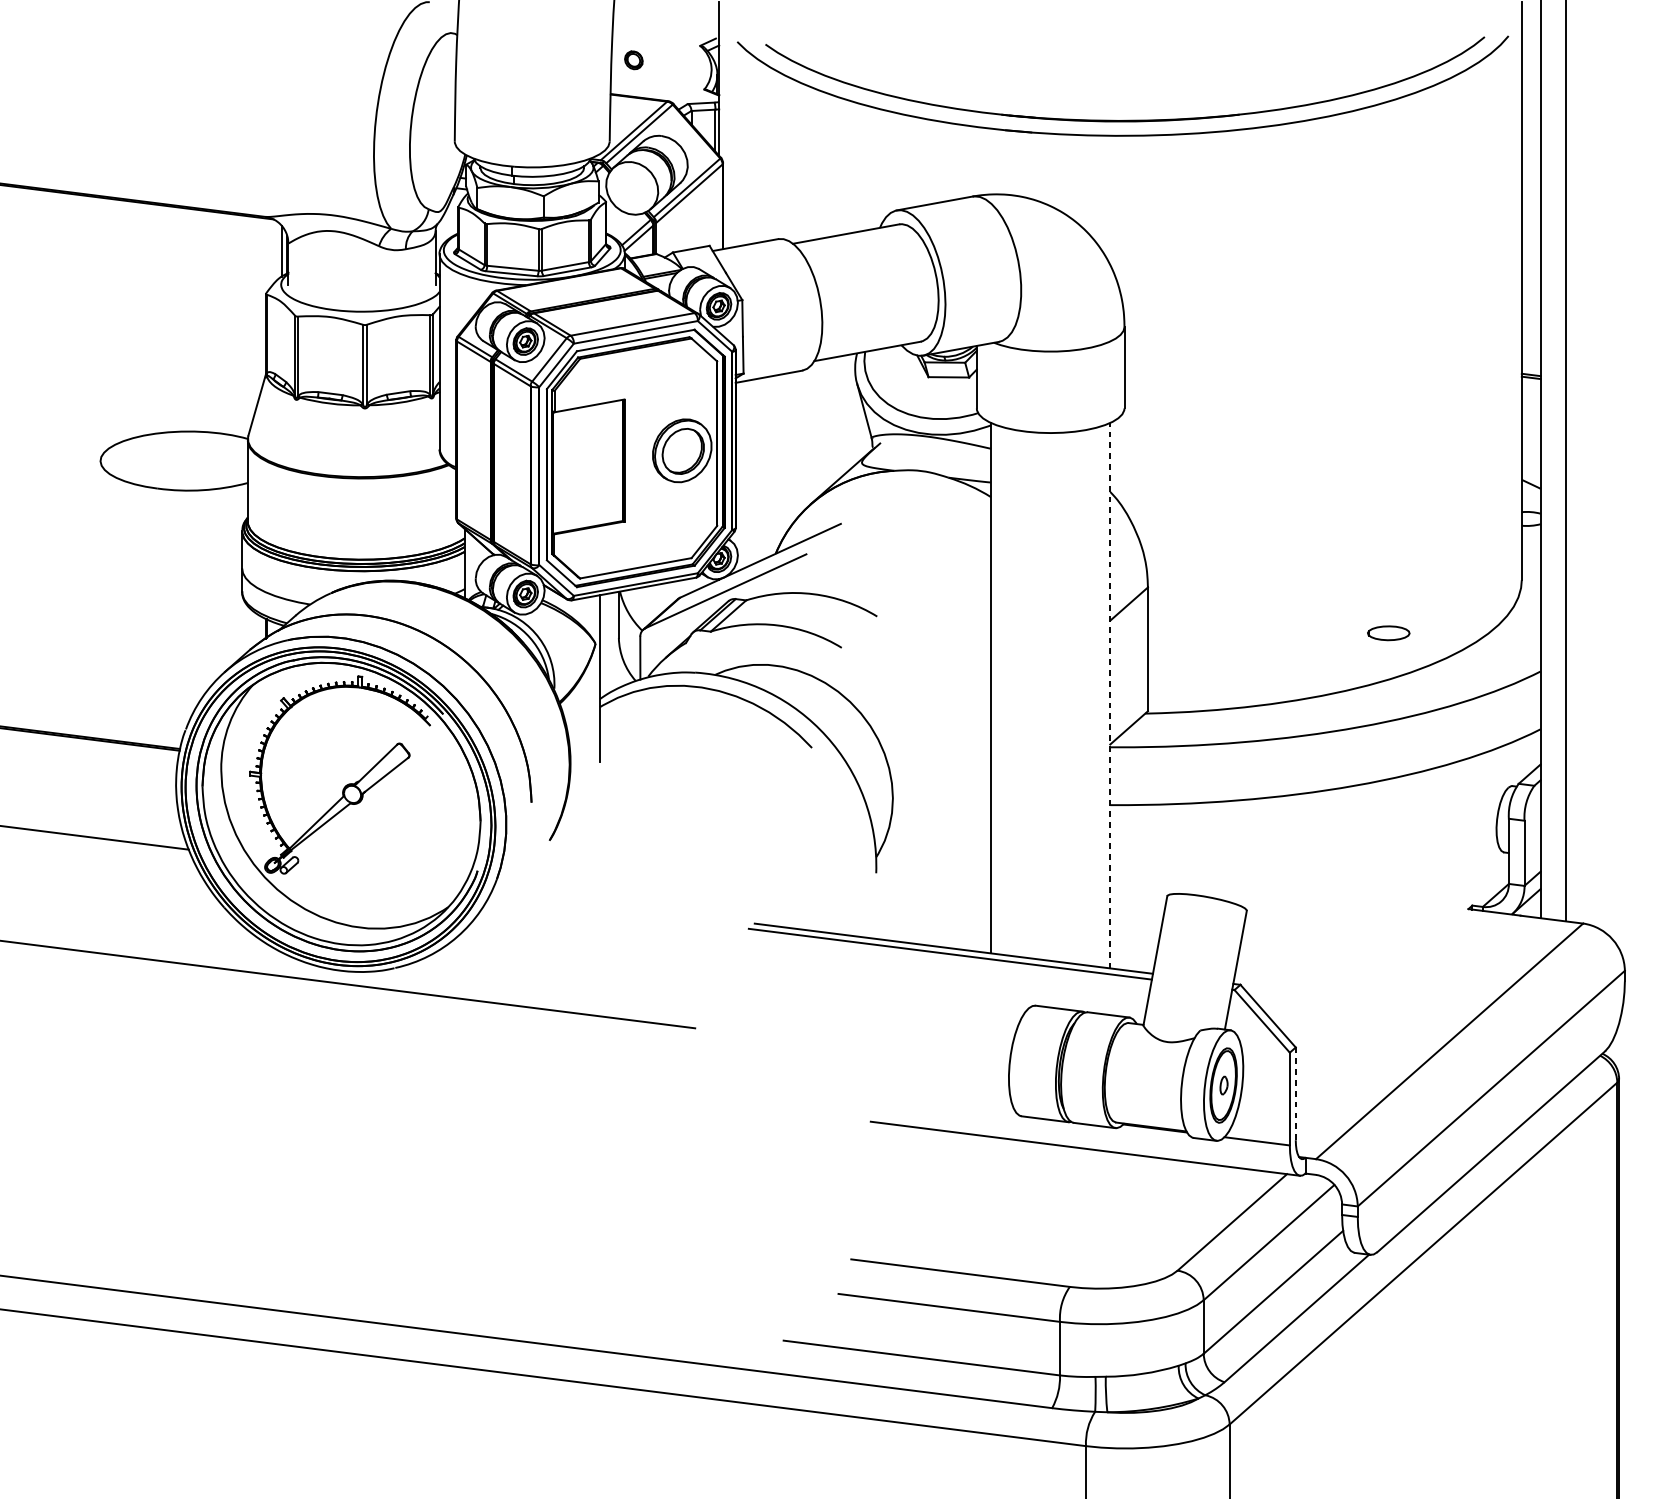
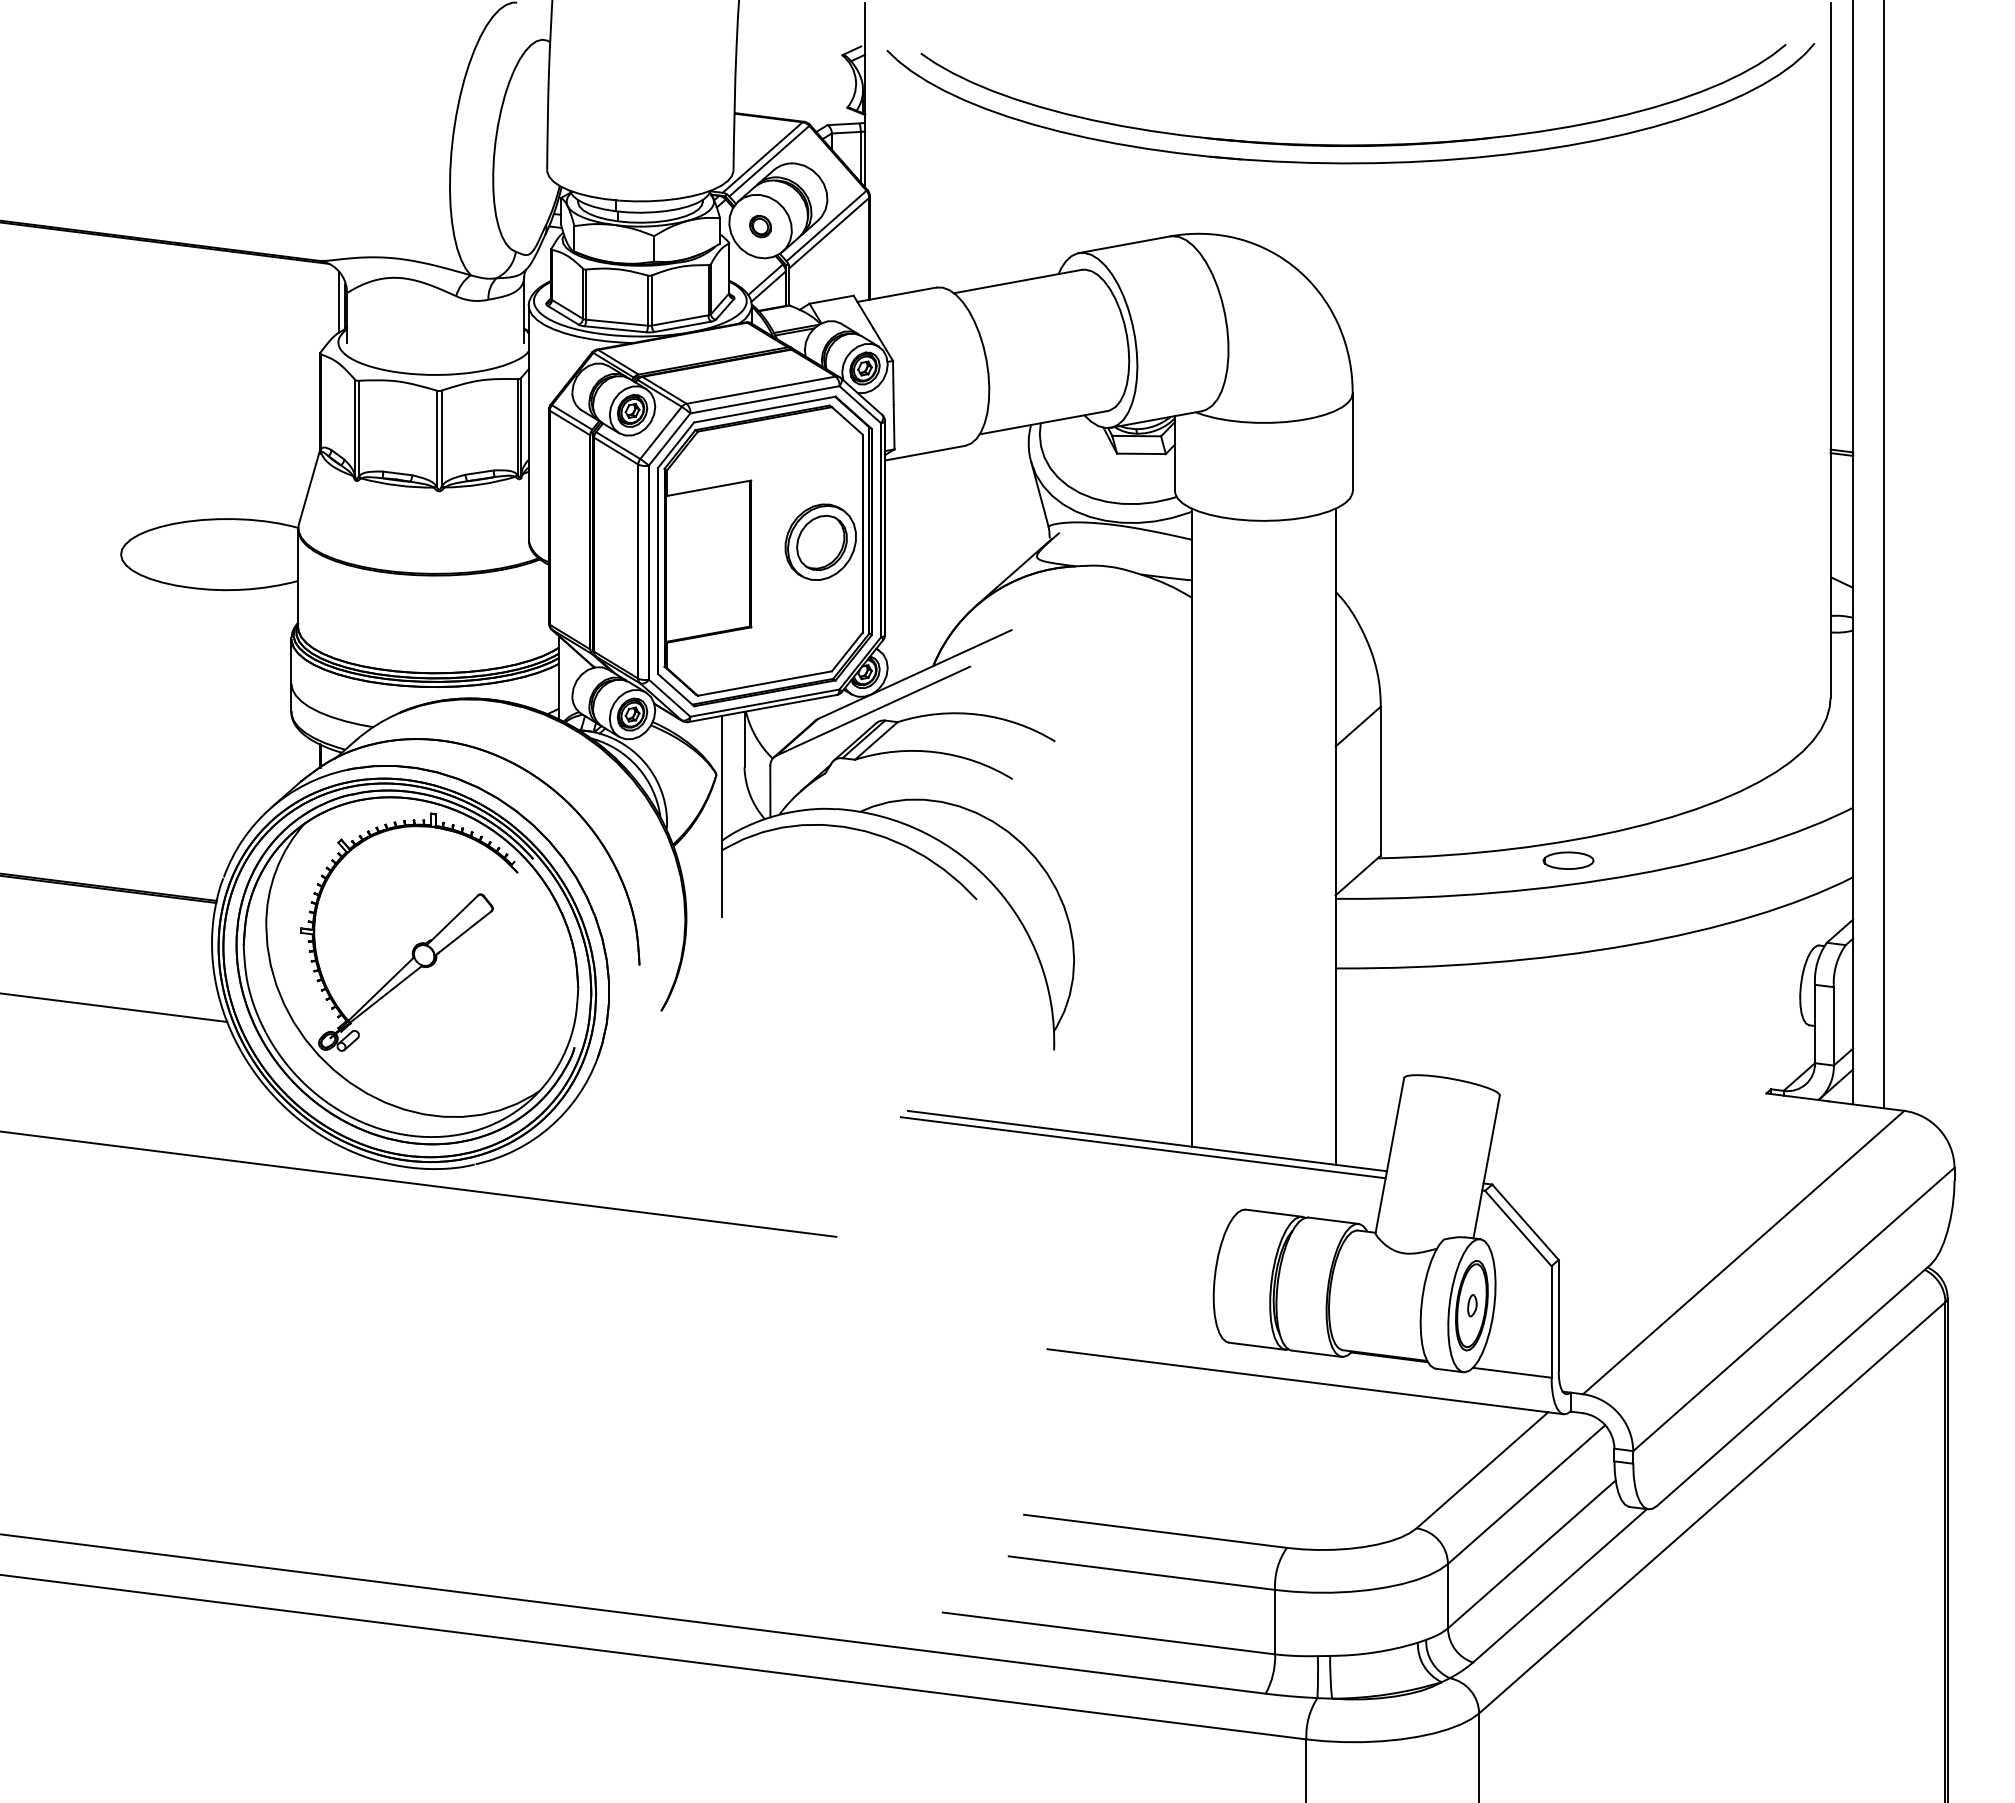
part: (633, 60) -> (760, 226), moved
part: (1388, 633) -> (1568, 860), moved
line: (1110, 695) -> (1335, 836), dashed -> solid
line: (1295, 1093) -> (1558, 1315), dashed -> solid

